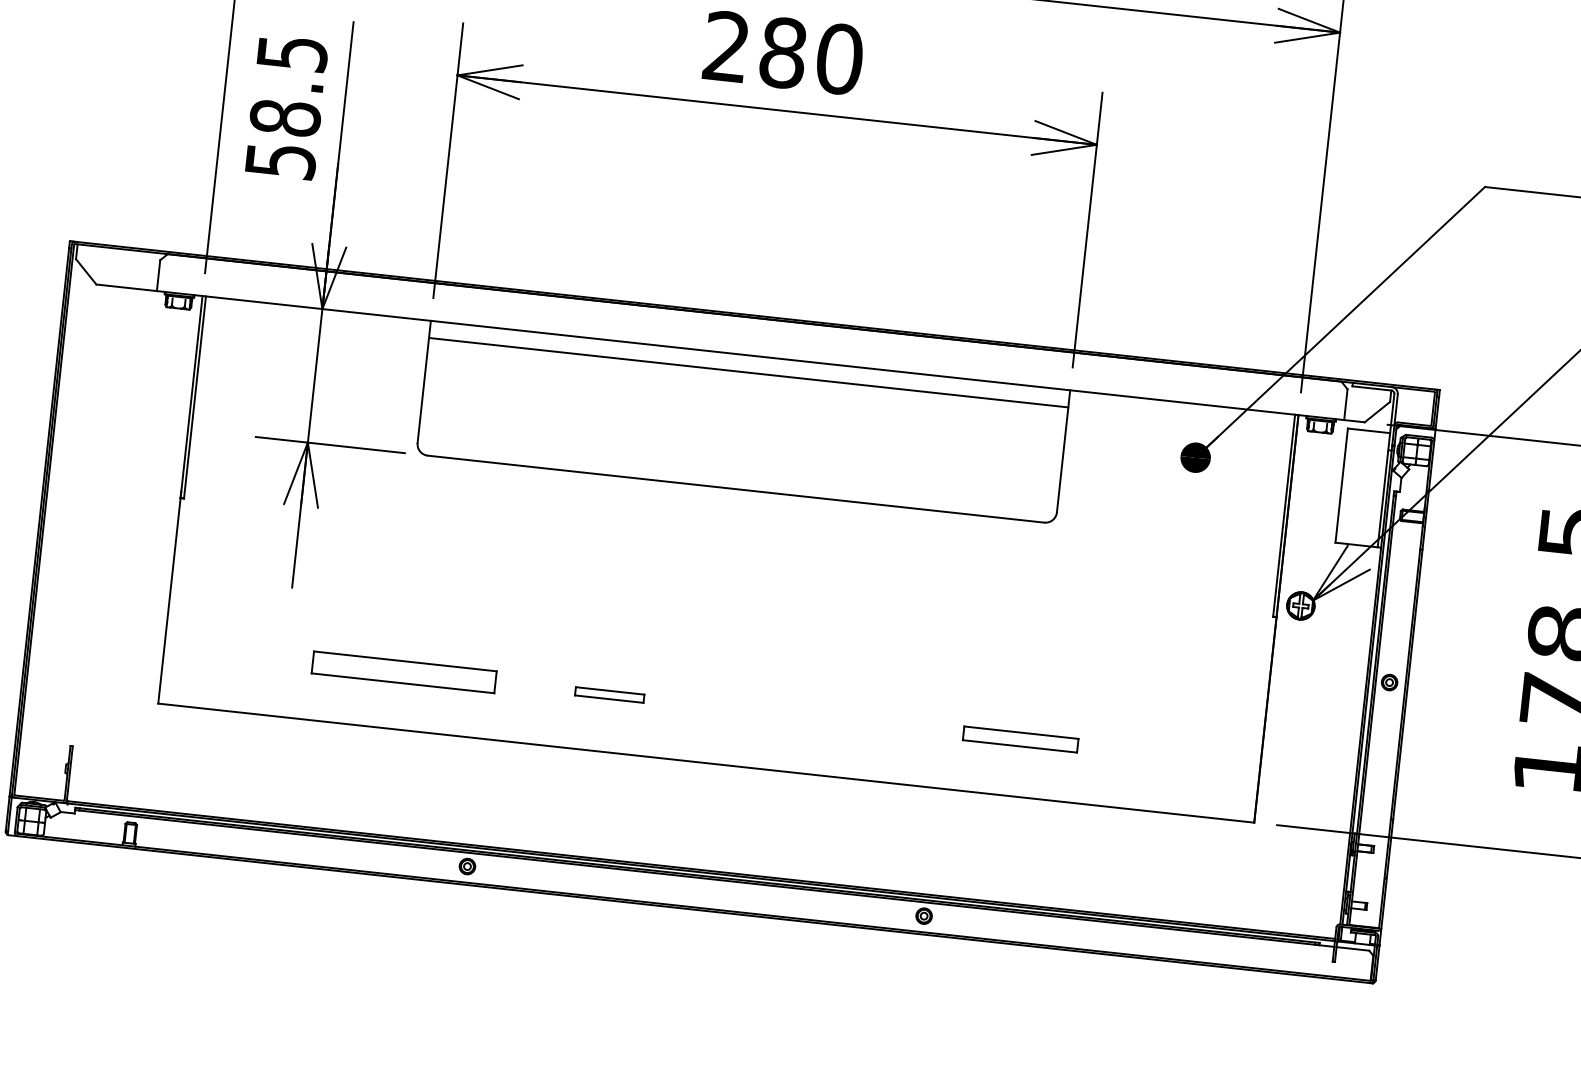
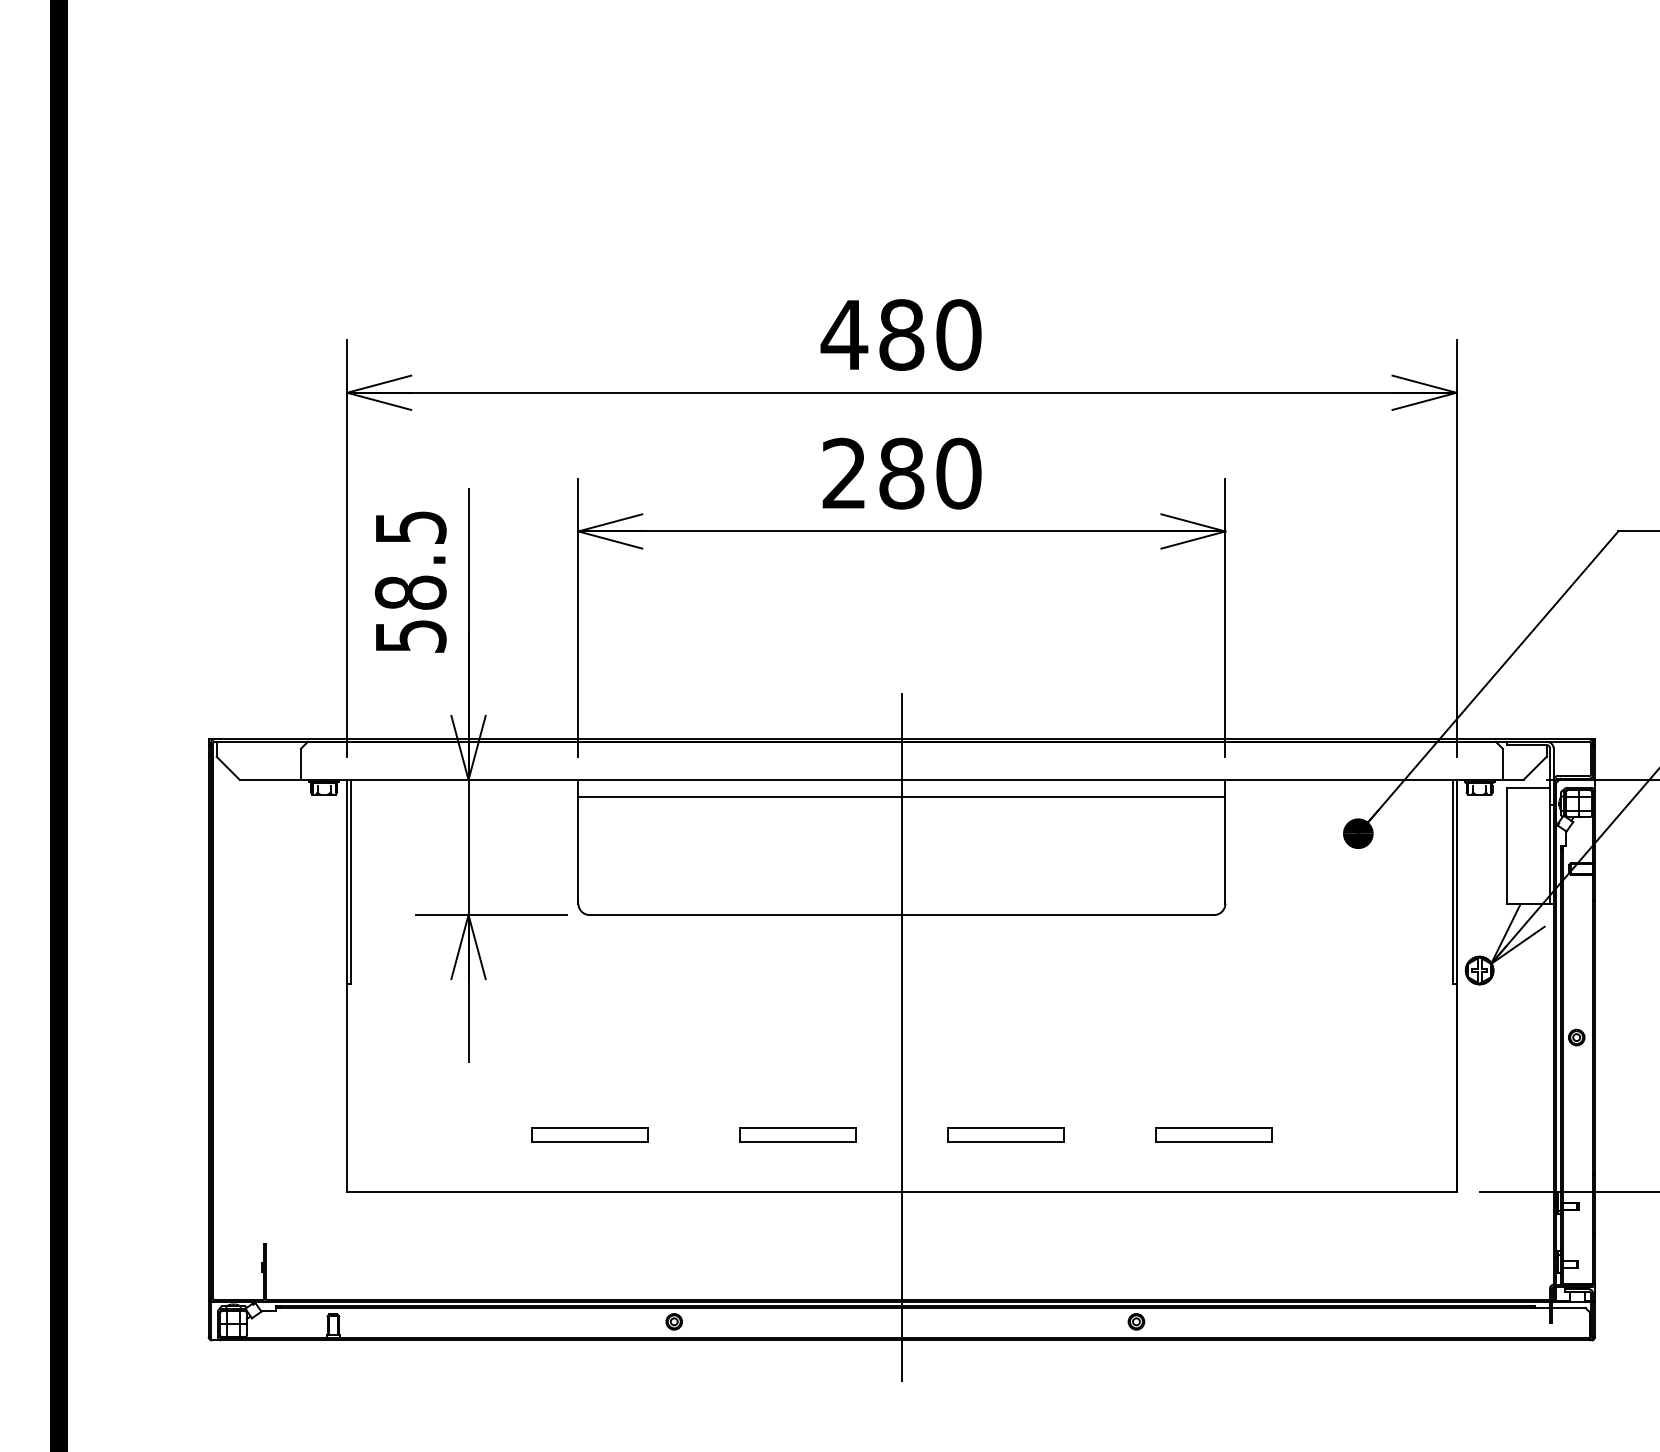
line: (722, 610) -> (901, 1037), added
part: (403, 672) -> (589, 1134), size x0.62
part: (609, 694) -> (797, 1134), size x1.67
part: (814, 717) -> (1005, 1134), added

